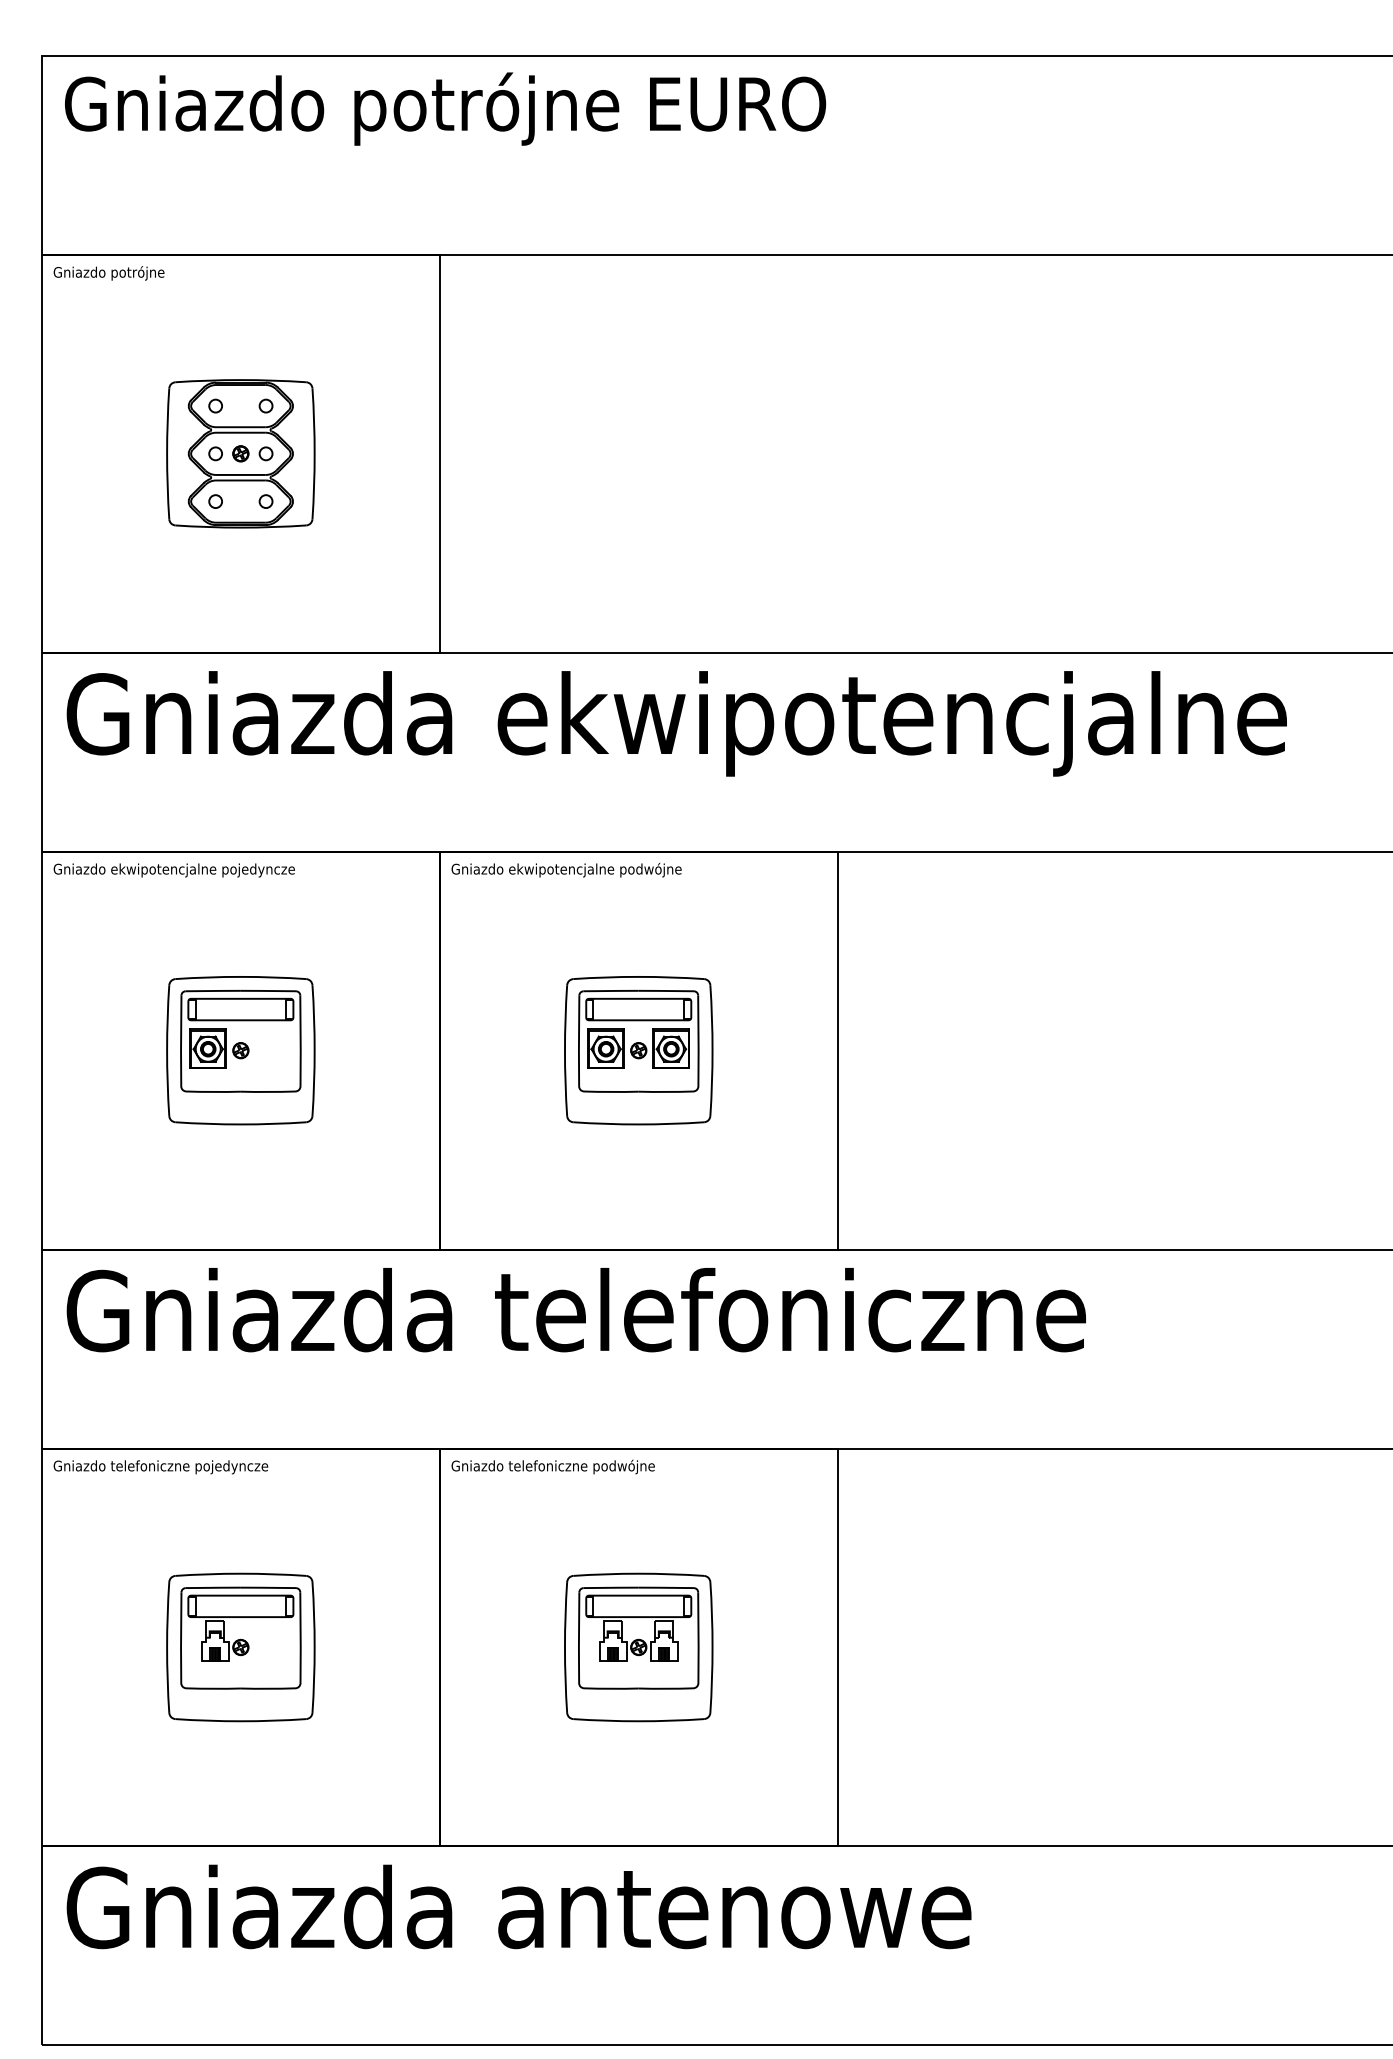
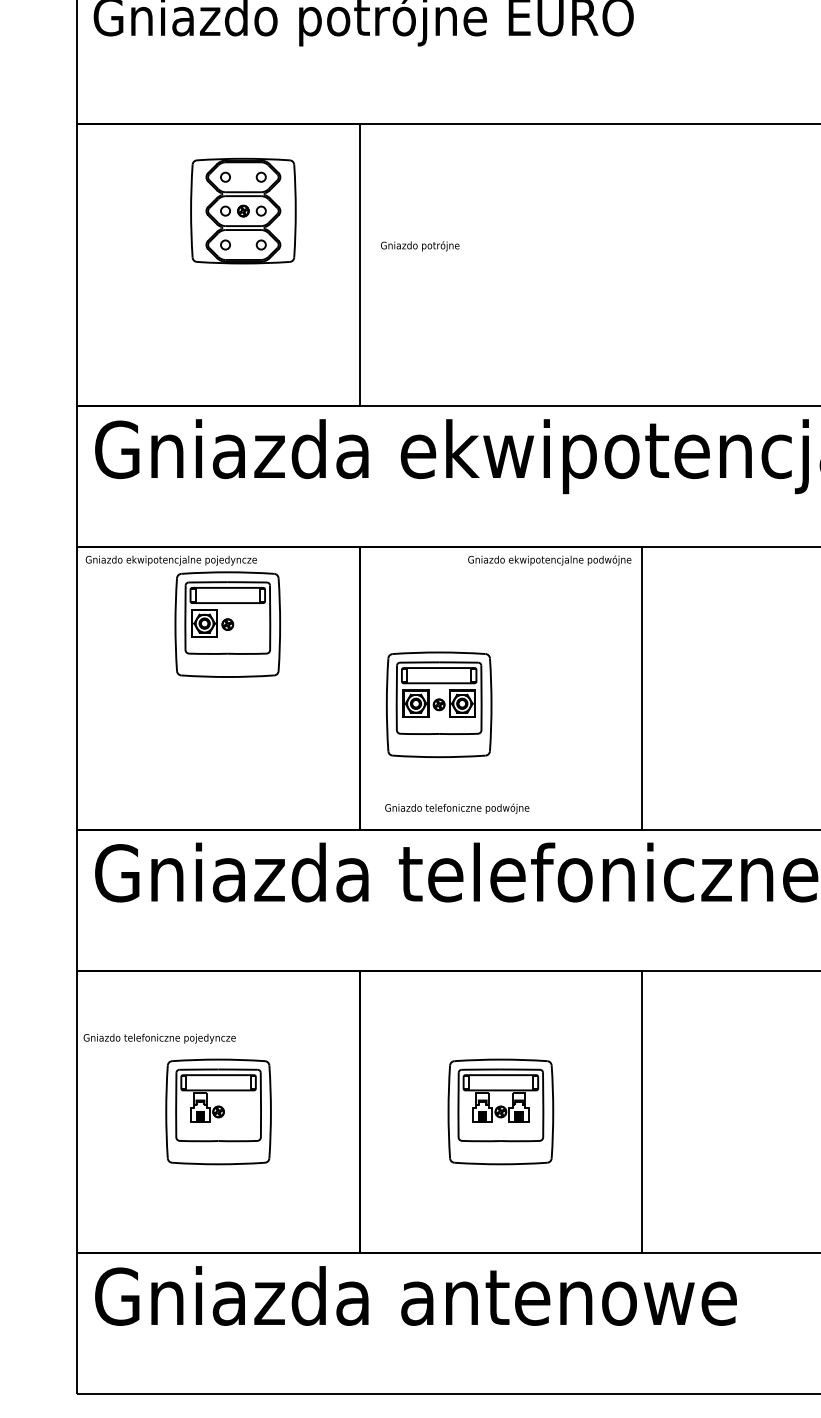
text: (108, 273) -> (419, 246), moved
part: (240, 453) -> (243, 210), moved
text: (566, 870) -> (549, 560), moved
part: (240, 1050) -> (227, 624), moved
part: (638, 1050) -> (438, 704), moved
text: (552, 1466) -> (456, 808), moved
text: (160, 1467) -> (159, 1038), moved

